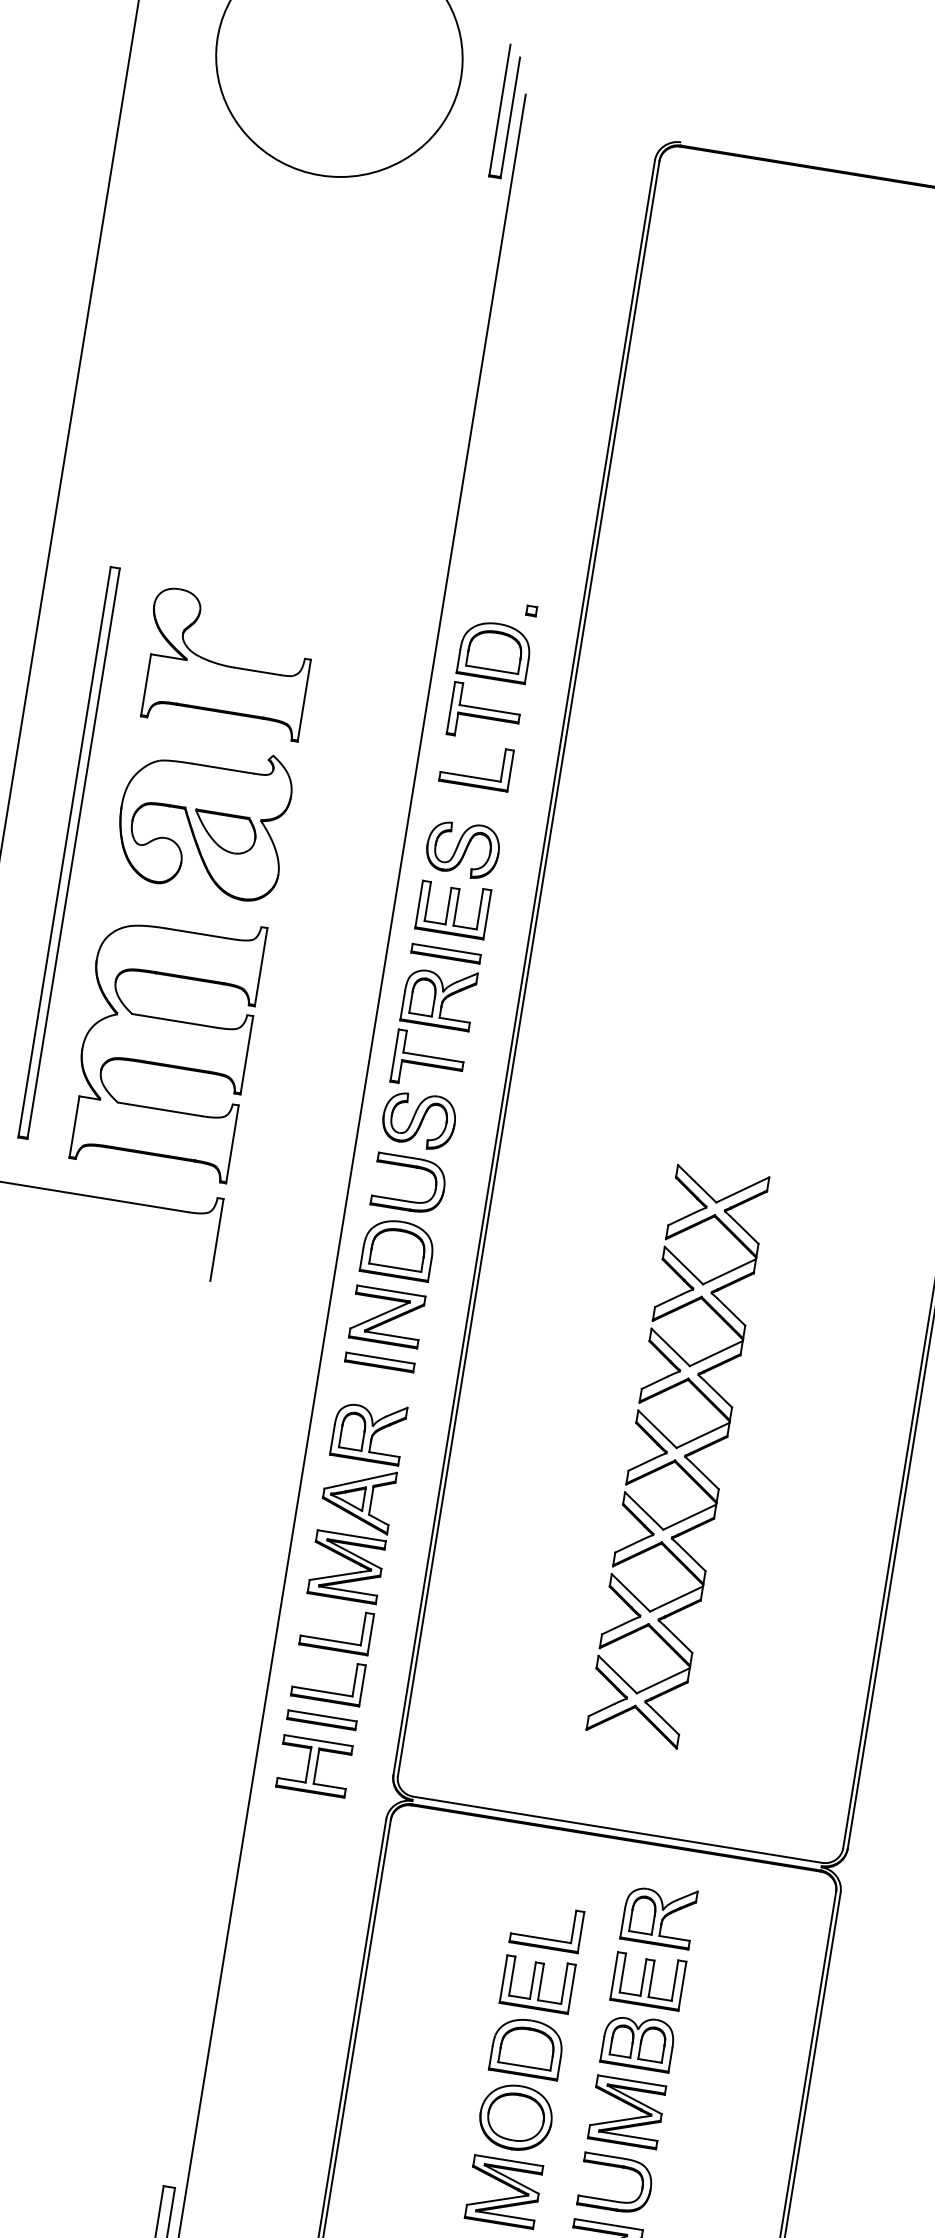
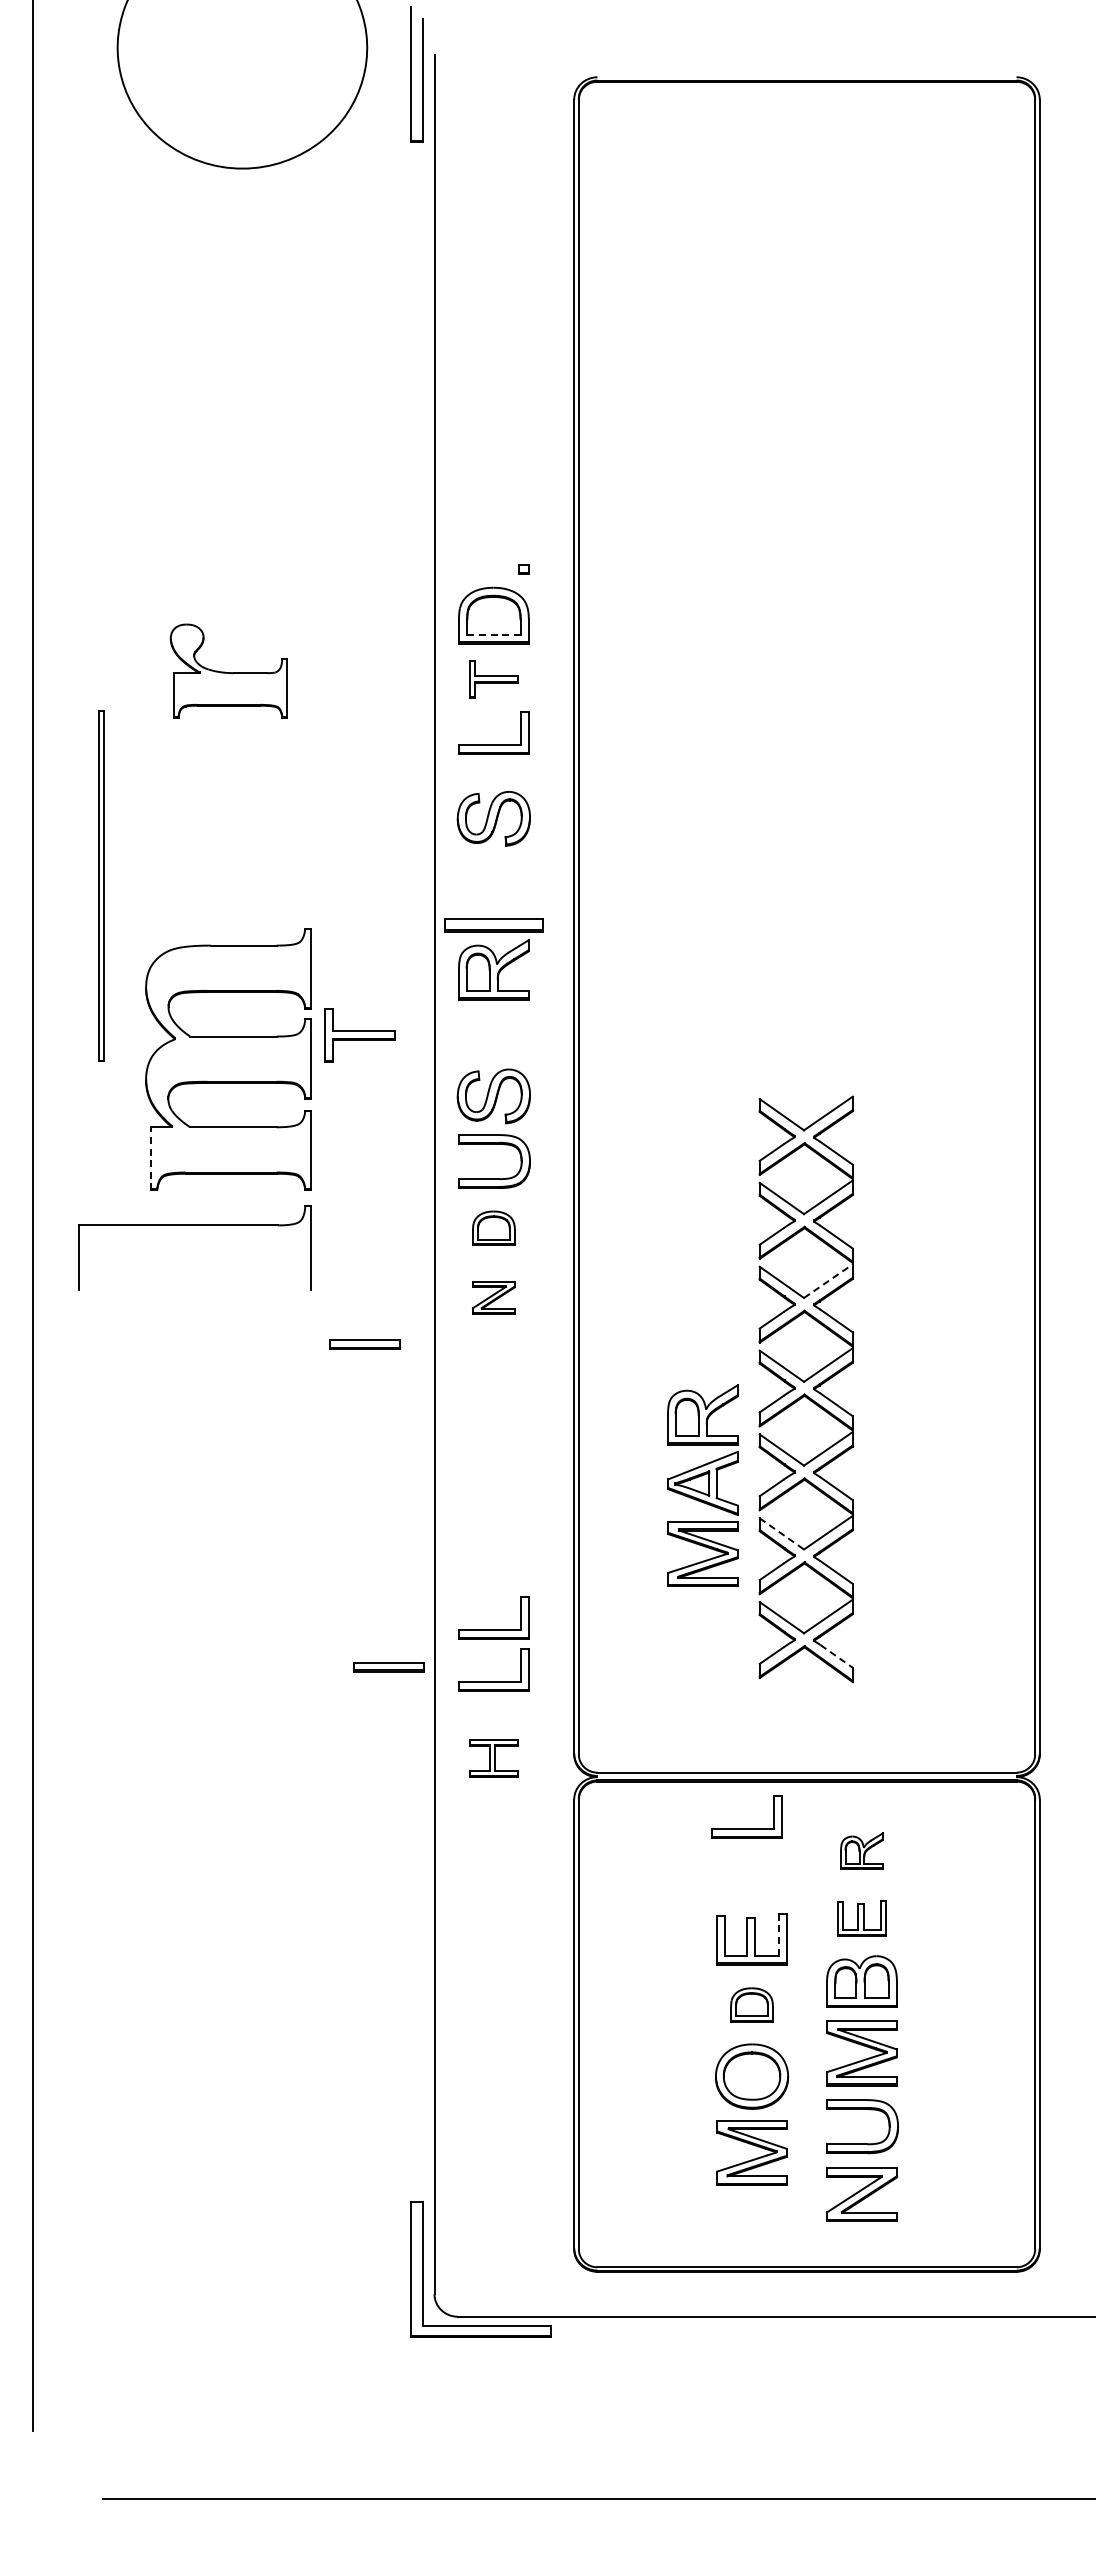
part: (227, 662) -> (228, 670), size x0.7
line: (491, 669) -> (493, 634), solid -> dashed
part: (484, 713) -> (493, 679), size x0.7
part: (203, 818) -> (229, 829), removed
part: (69, 852) -> (101, 885), size x0.6
part: (452, 908) -> (493, 879), removed
part: (445, 953) -> (493, 925), size x1.4
part: (428, 1060) -> (359, 1035), moved
line: (74, 1126) -> (150, 1158), solid -> dashed
part: (397, 1248) -> (493, 1227), size x0.6
part: (386, 1316) -> (493, 1297), size x0.6
line: (716, 1353) -> (828, 1281), solid -> dashed
part: (379, 1362) -> (364, 1344), moved
part: (357, 1500) -> (702, 1485), moved
line: (631, 1593) -> (782, 1534), solid -> dashed
part: (321, 1720) -> (388, 1667), moved
line: (664, 1721) -> (836, 1656), solid -> dashed
part: (314, 1766) -> (493, 1758), size x0.7
part: (658, 1914) -> (861, 1850), size x0.6
part: (544, 1937) -> (746, 1828), moved
part: (647, 1980) -> (861, 1918), size x0.7
line: (564, 1984) -> (778, 1935), solid -> dashed
part: (526, 2047) -> (751, 2004), size x0.6

